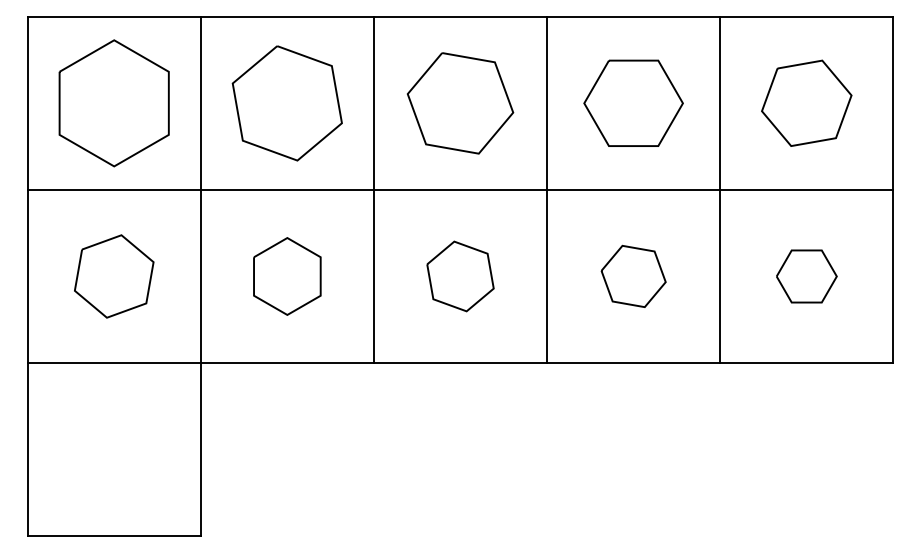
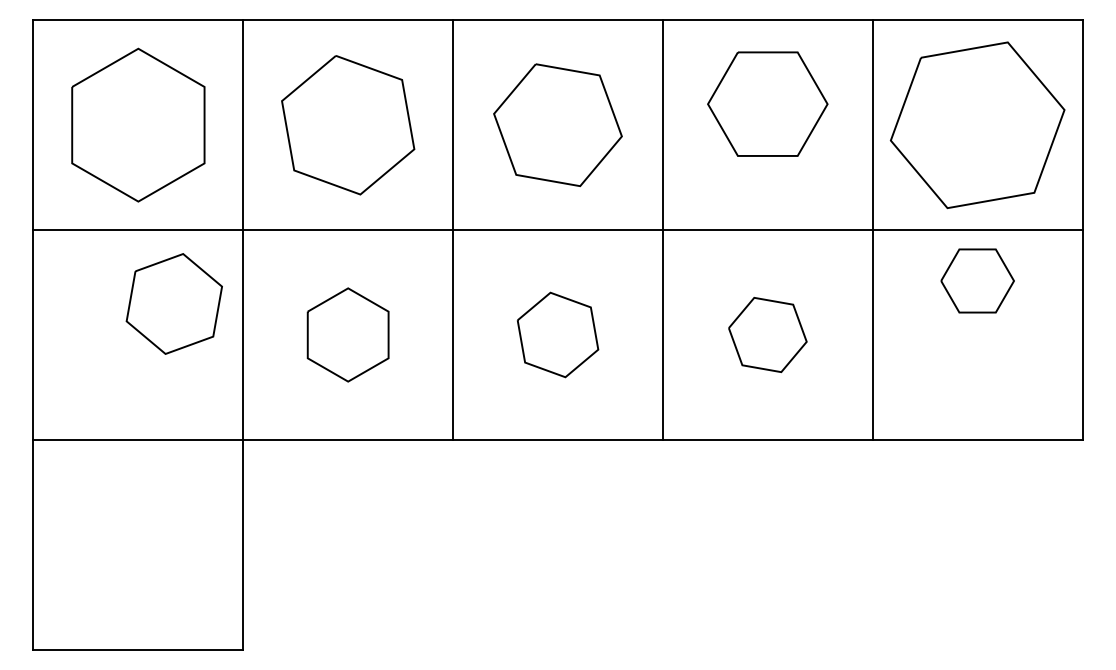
part: (633, 102) -> (767, 103), moved
part: (806, 102) -> (977, 124), size x1.6
part: (113, 276) -> (173, 303), moved
part: (806, 276) -> (977, 280), moved

